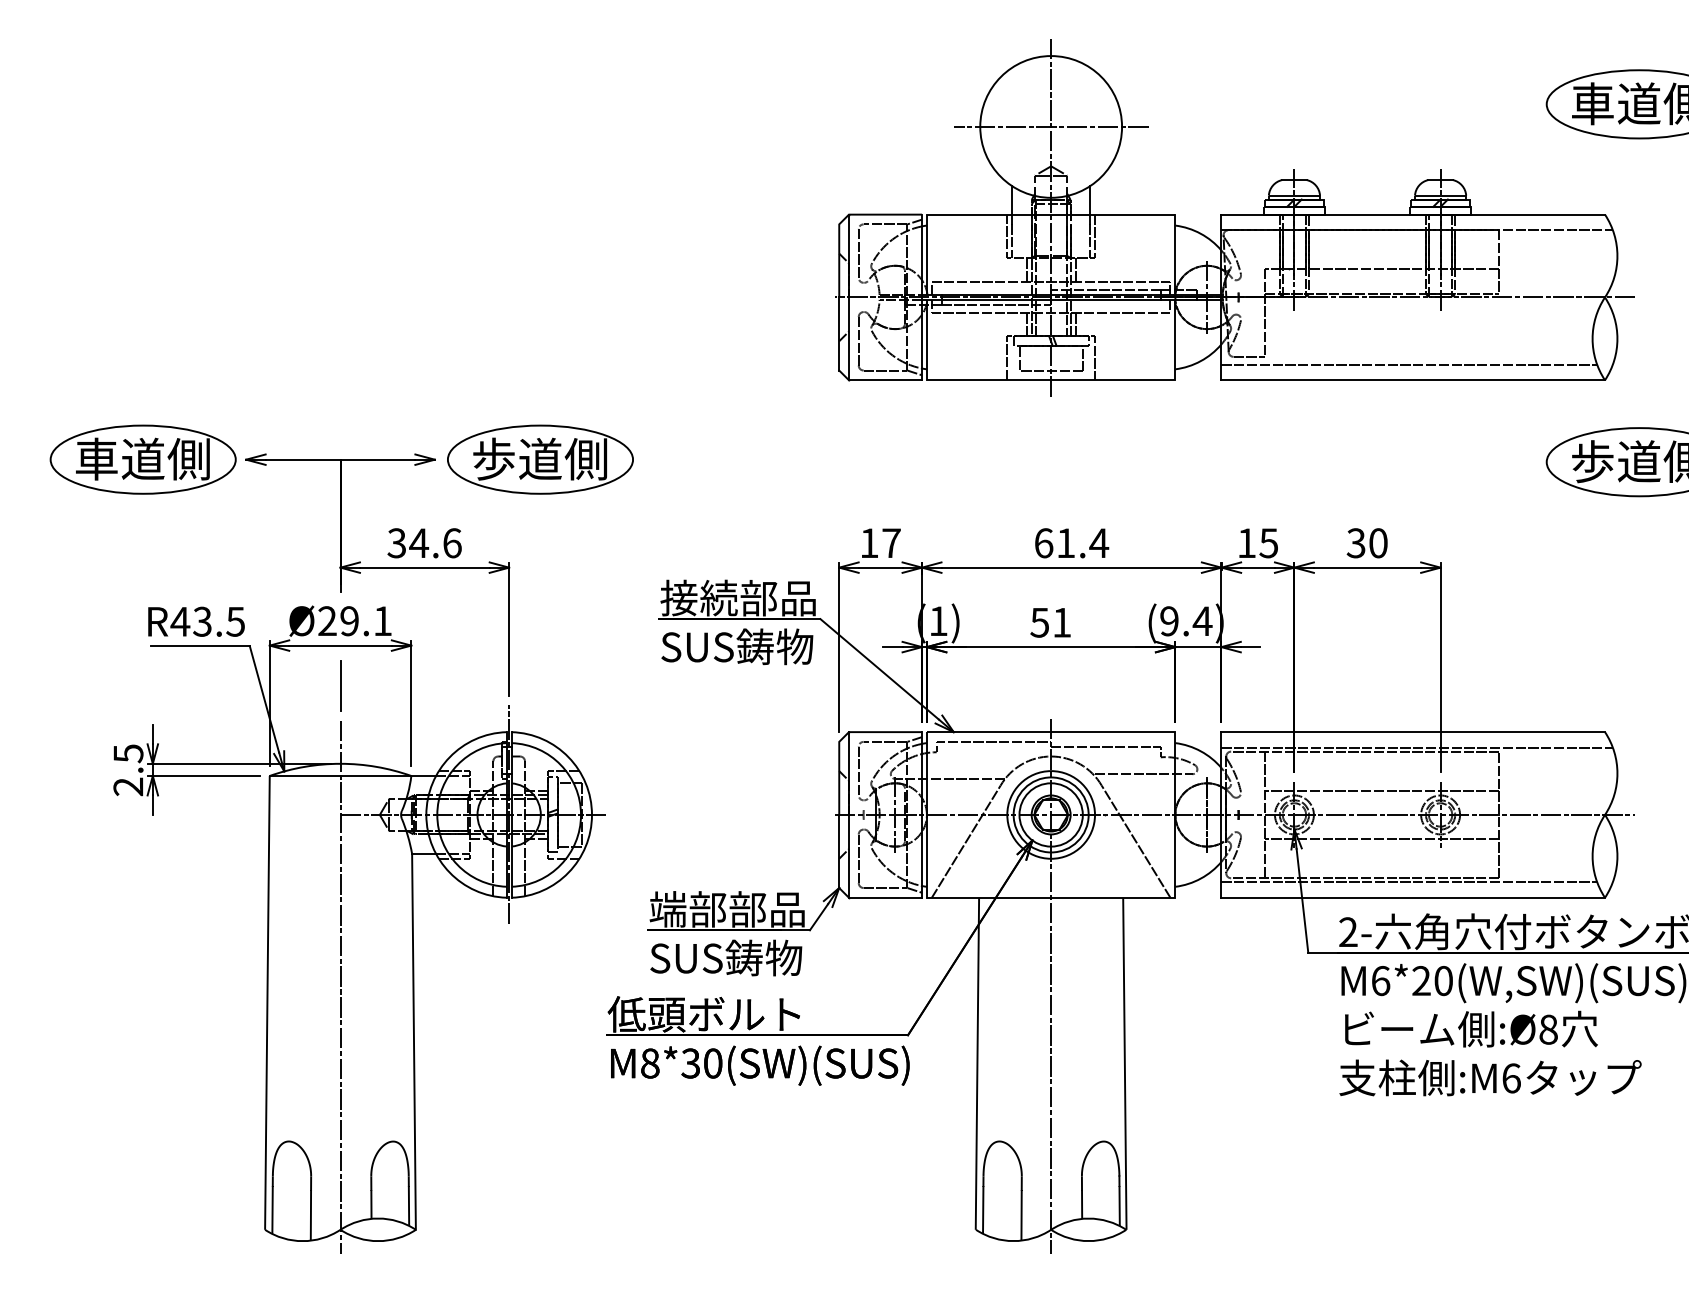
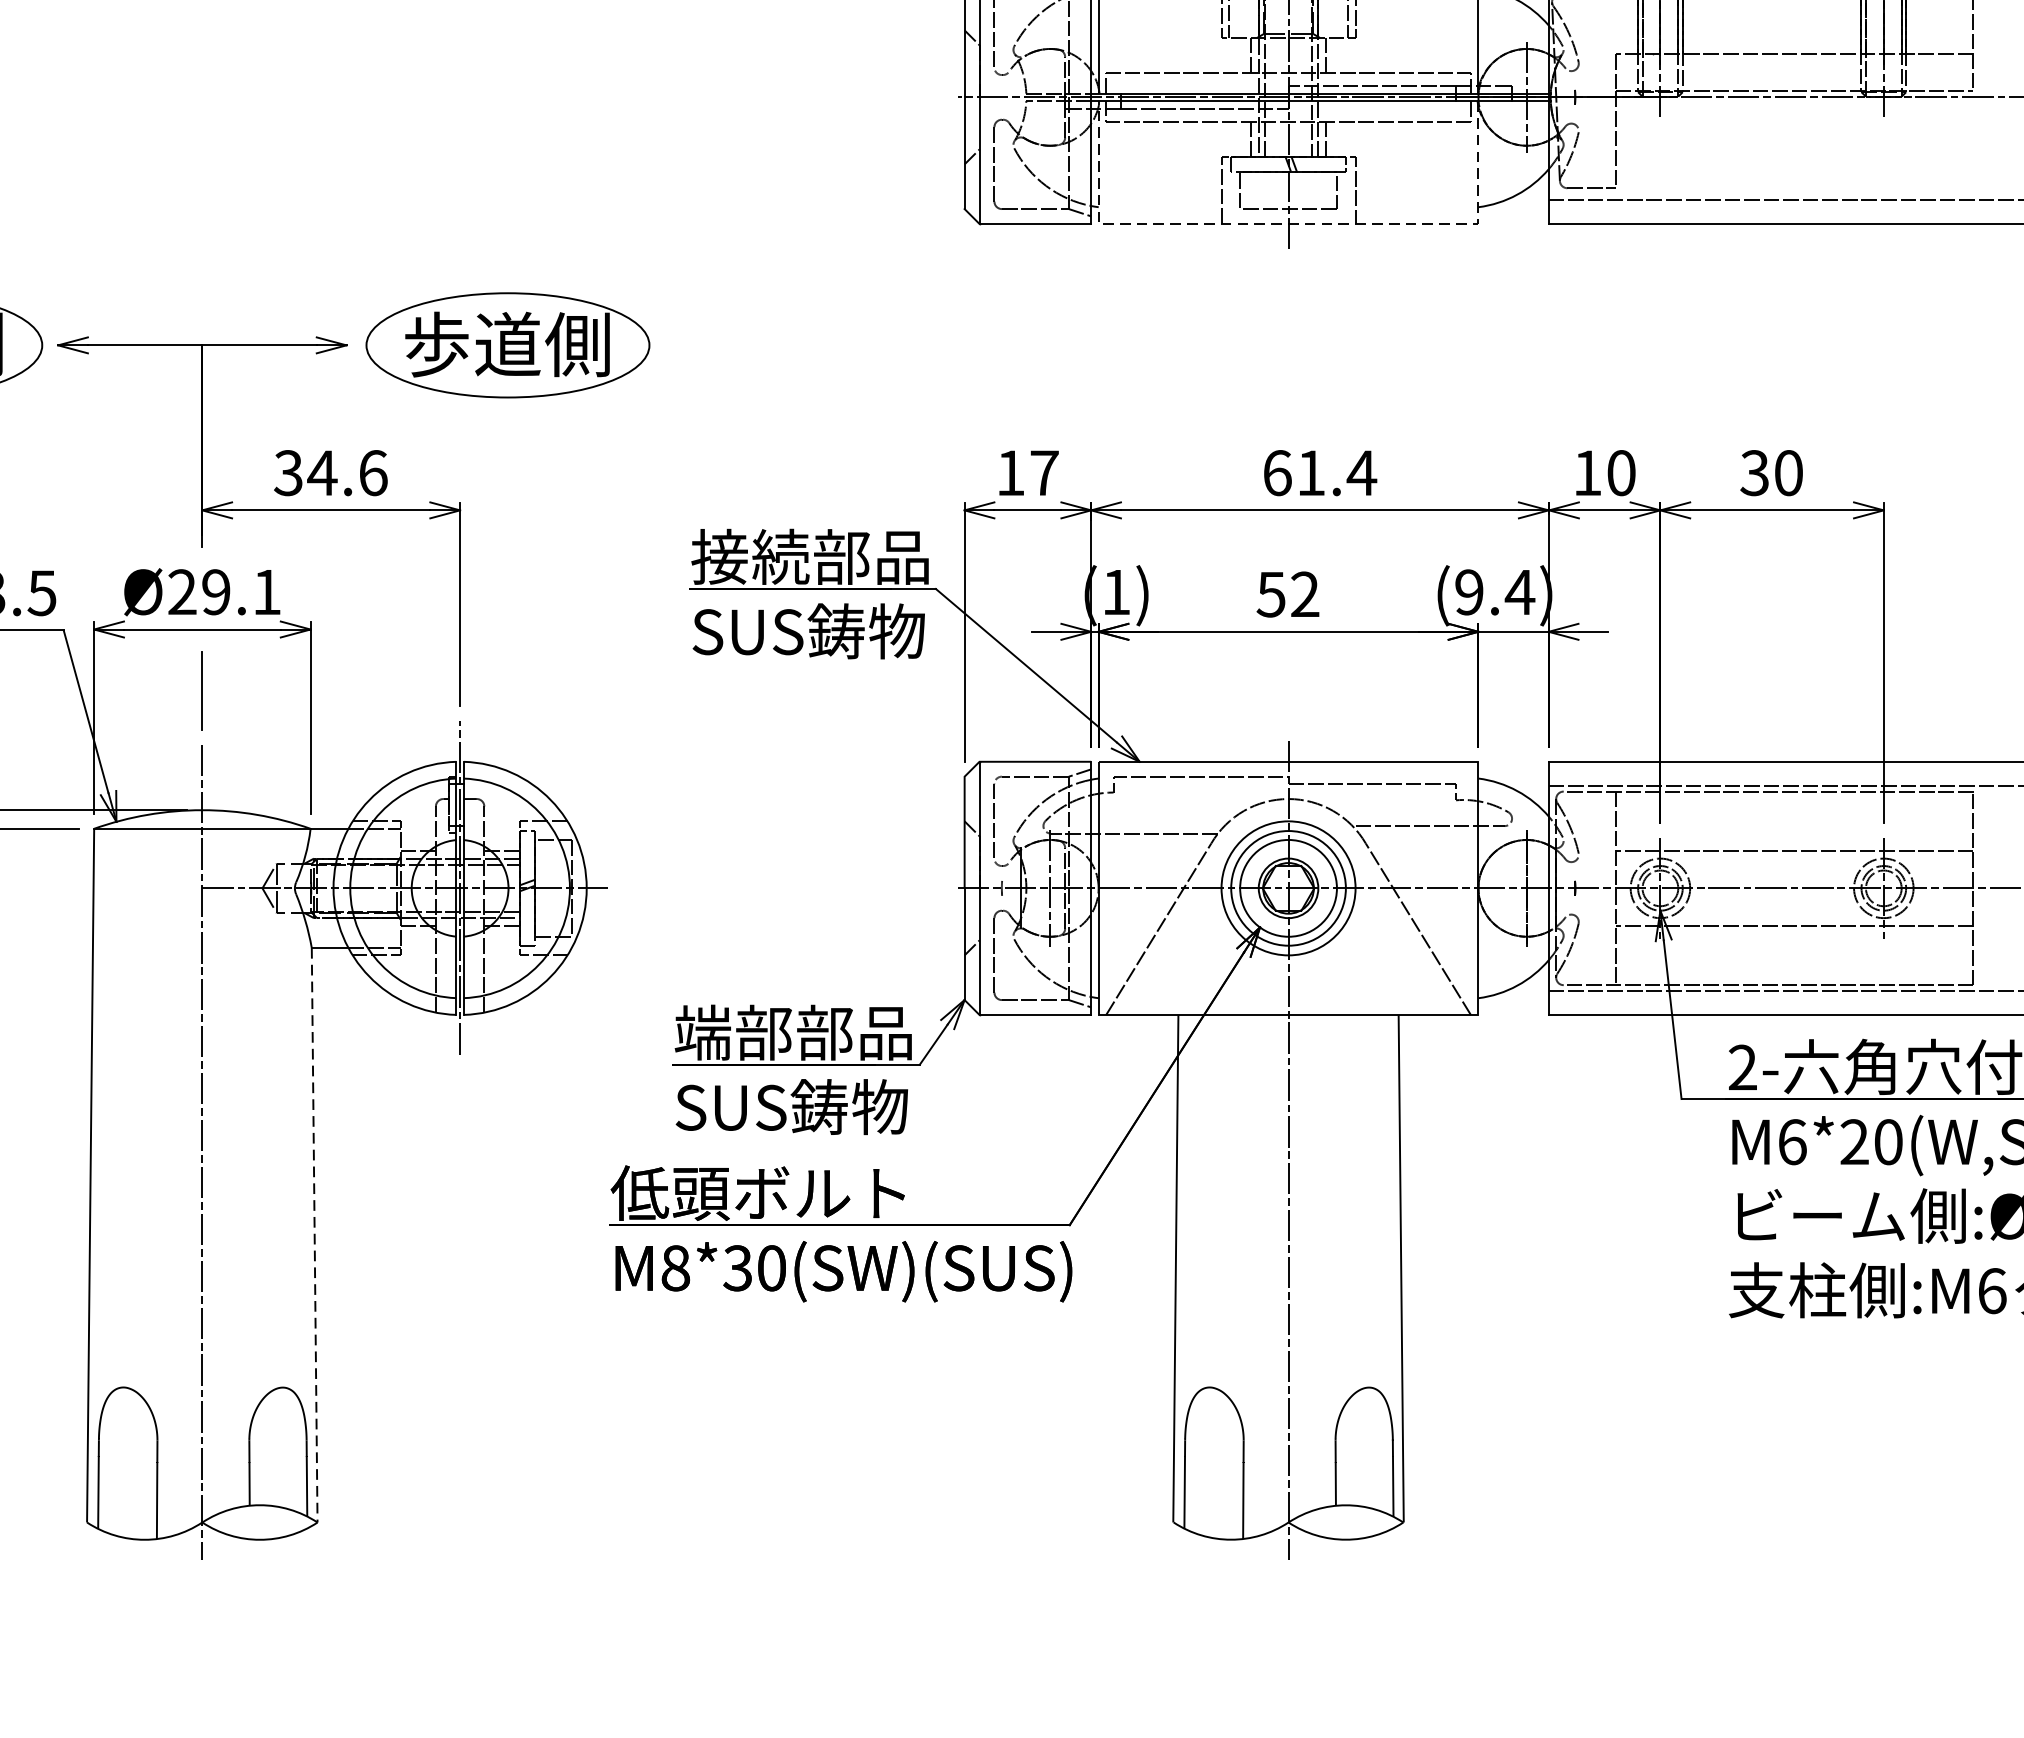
line: (1050, 380) -> (1287, 224), solid -> dashed
text: (1268, 543) -> (1620, 473), 15 -> 10
text: (1062, 622) -> (1305, 594), 51 -> 52
line: (414, 1041) -> (315, 1234), solid -> dashed

